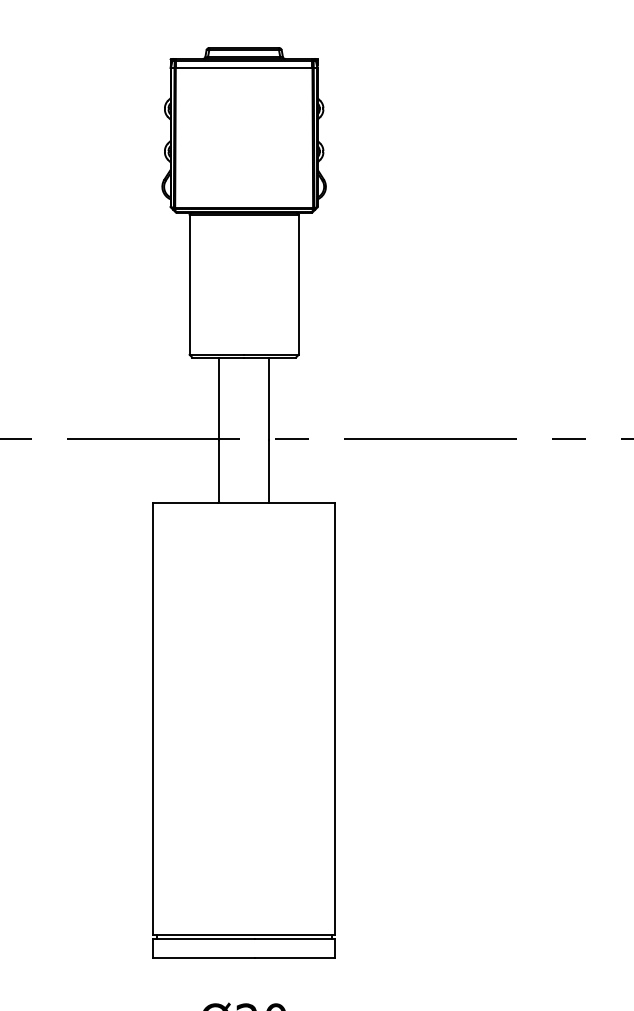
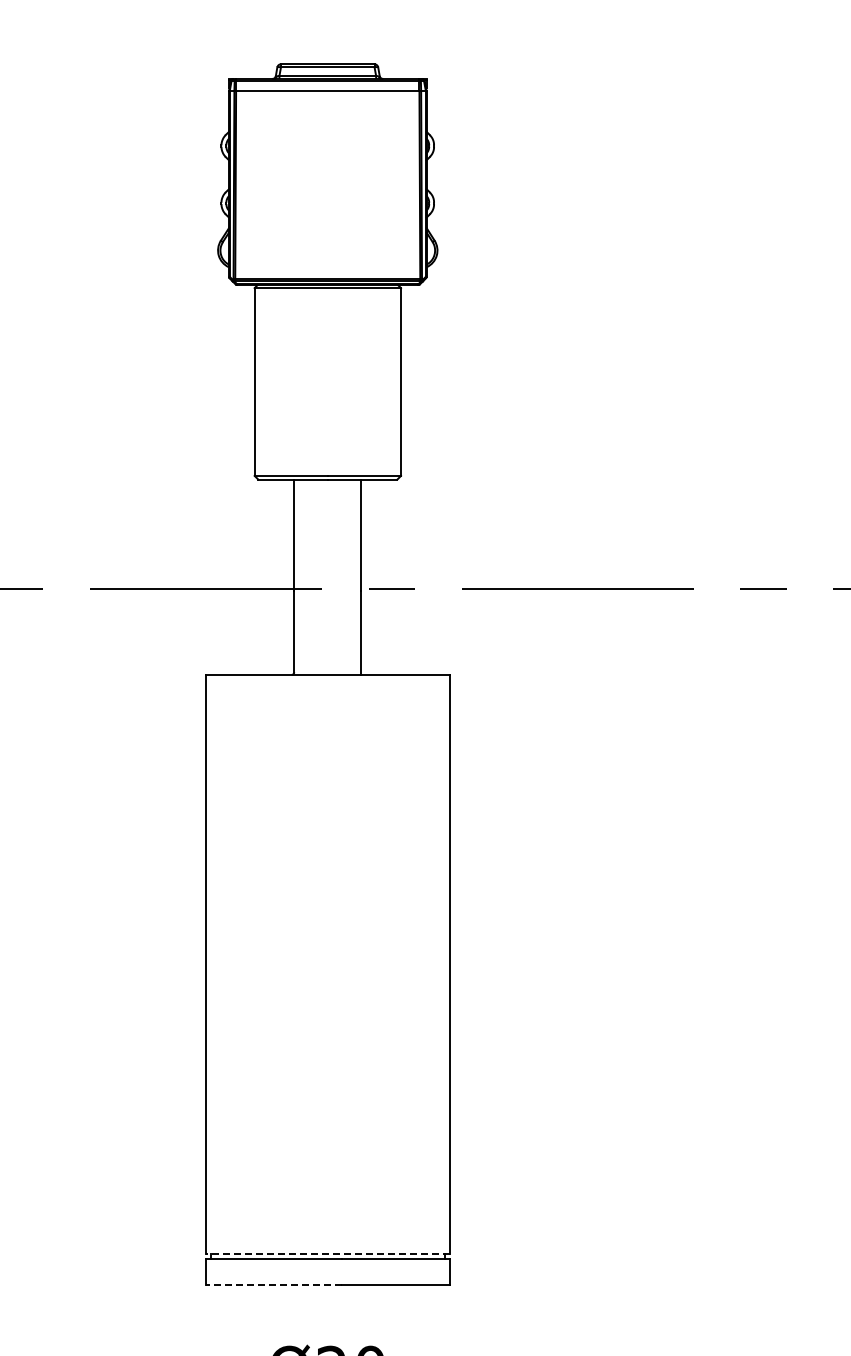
line: (243, 935) -> (327, 1254), solid -> dashed
line: (203, 957) -> (273, 1284), solid -> dashed

